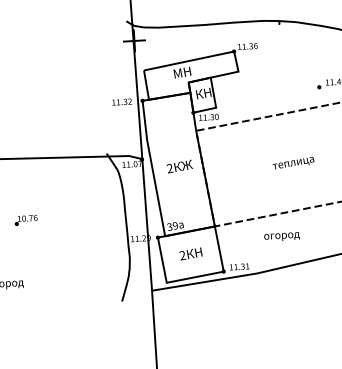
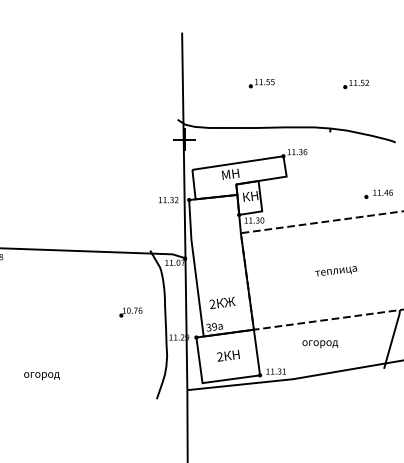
text: (179, 166) -> (222, 302), moved
part: (25, 220) -> (130, 312), moved

